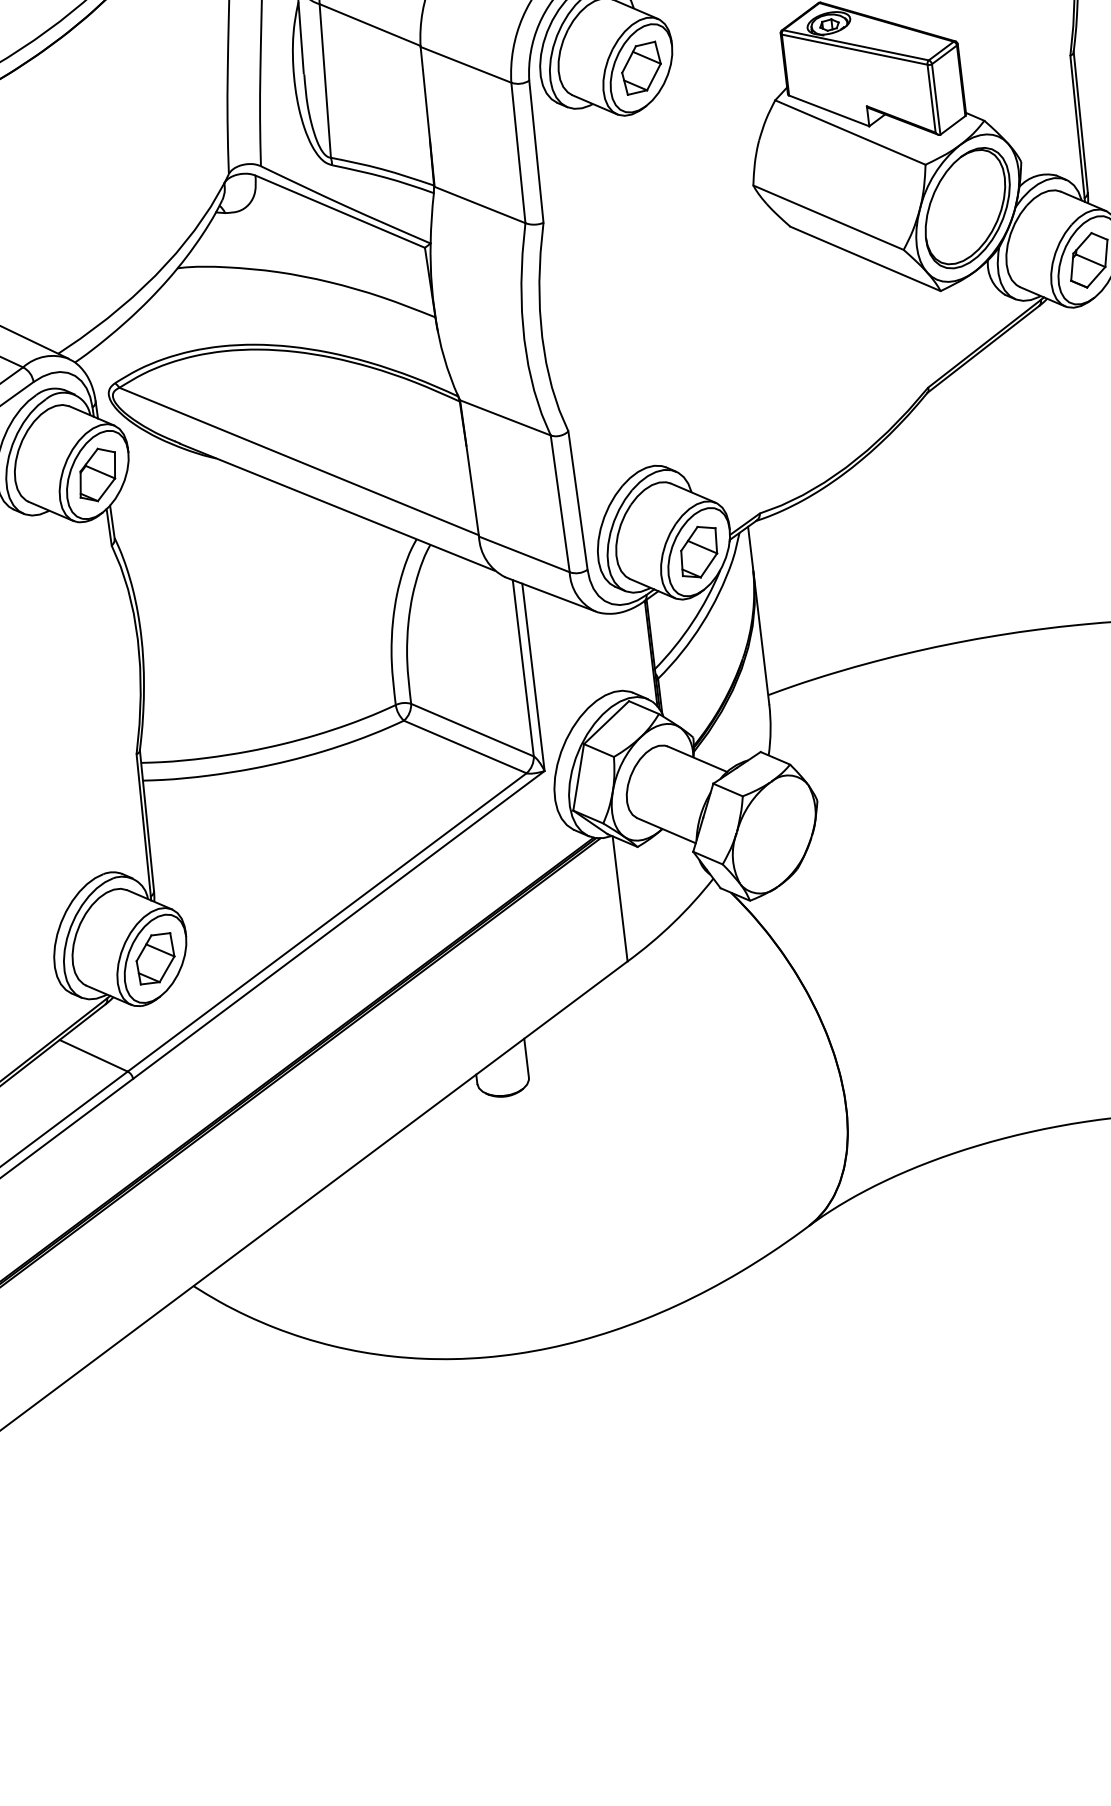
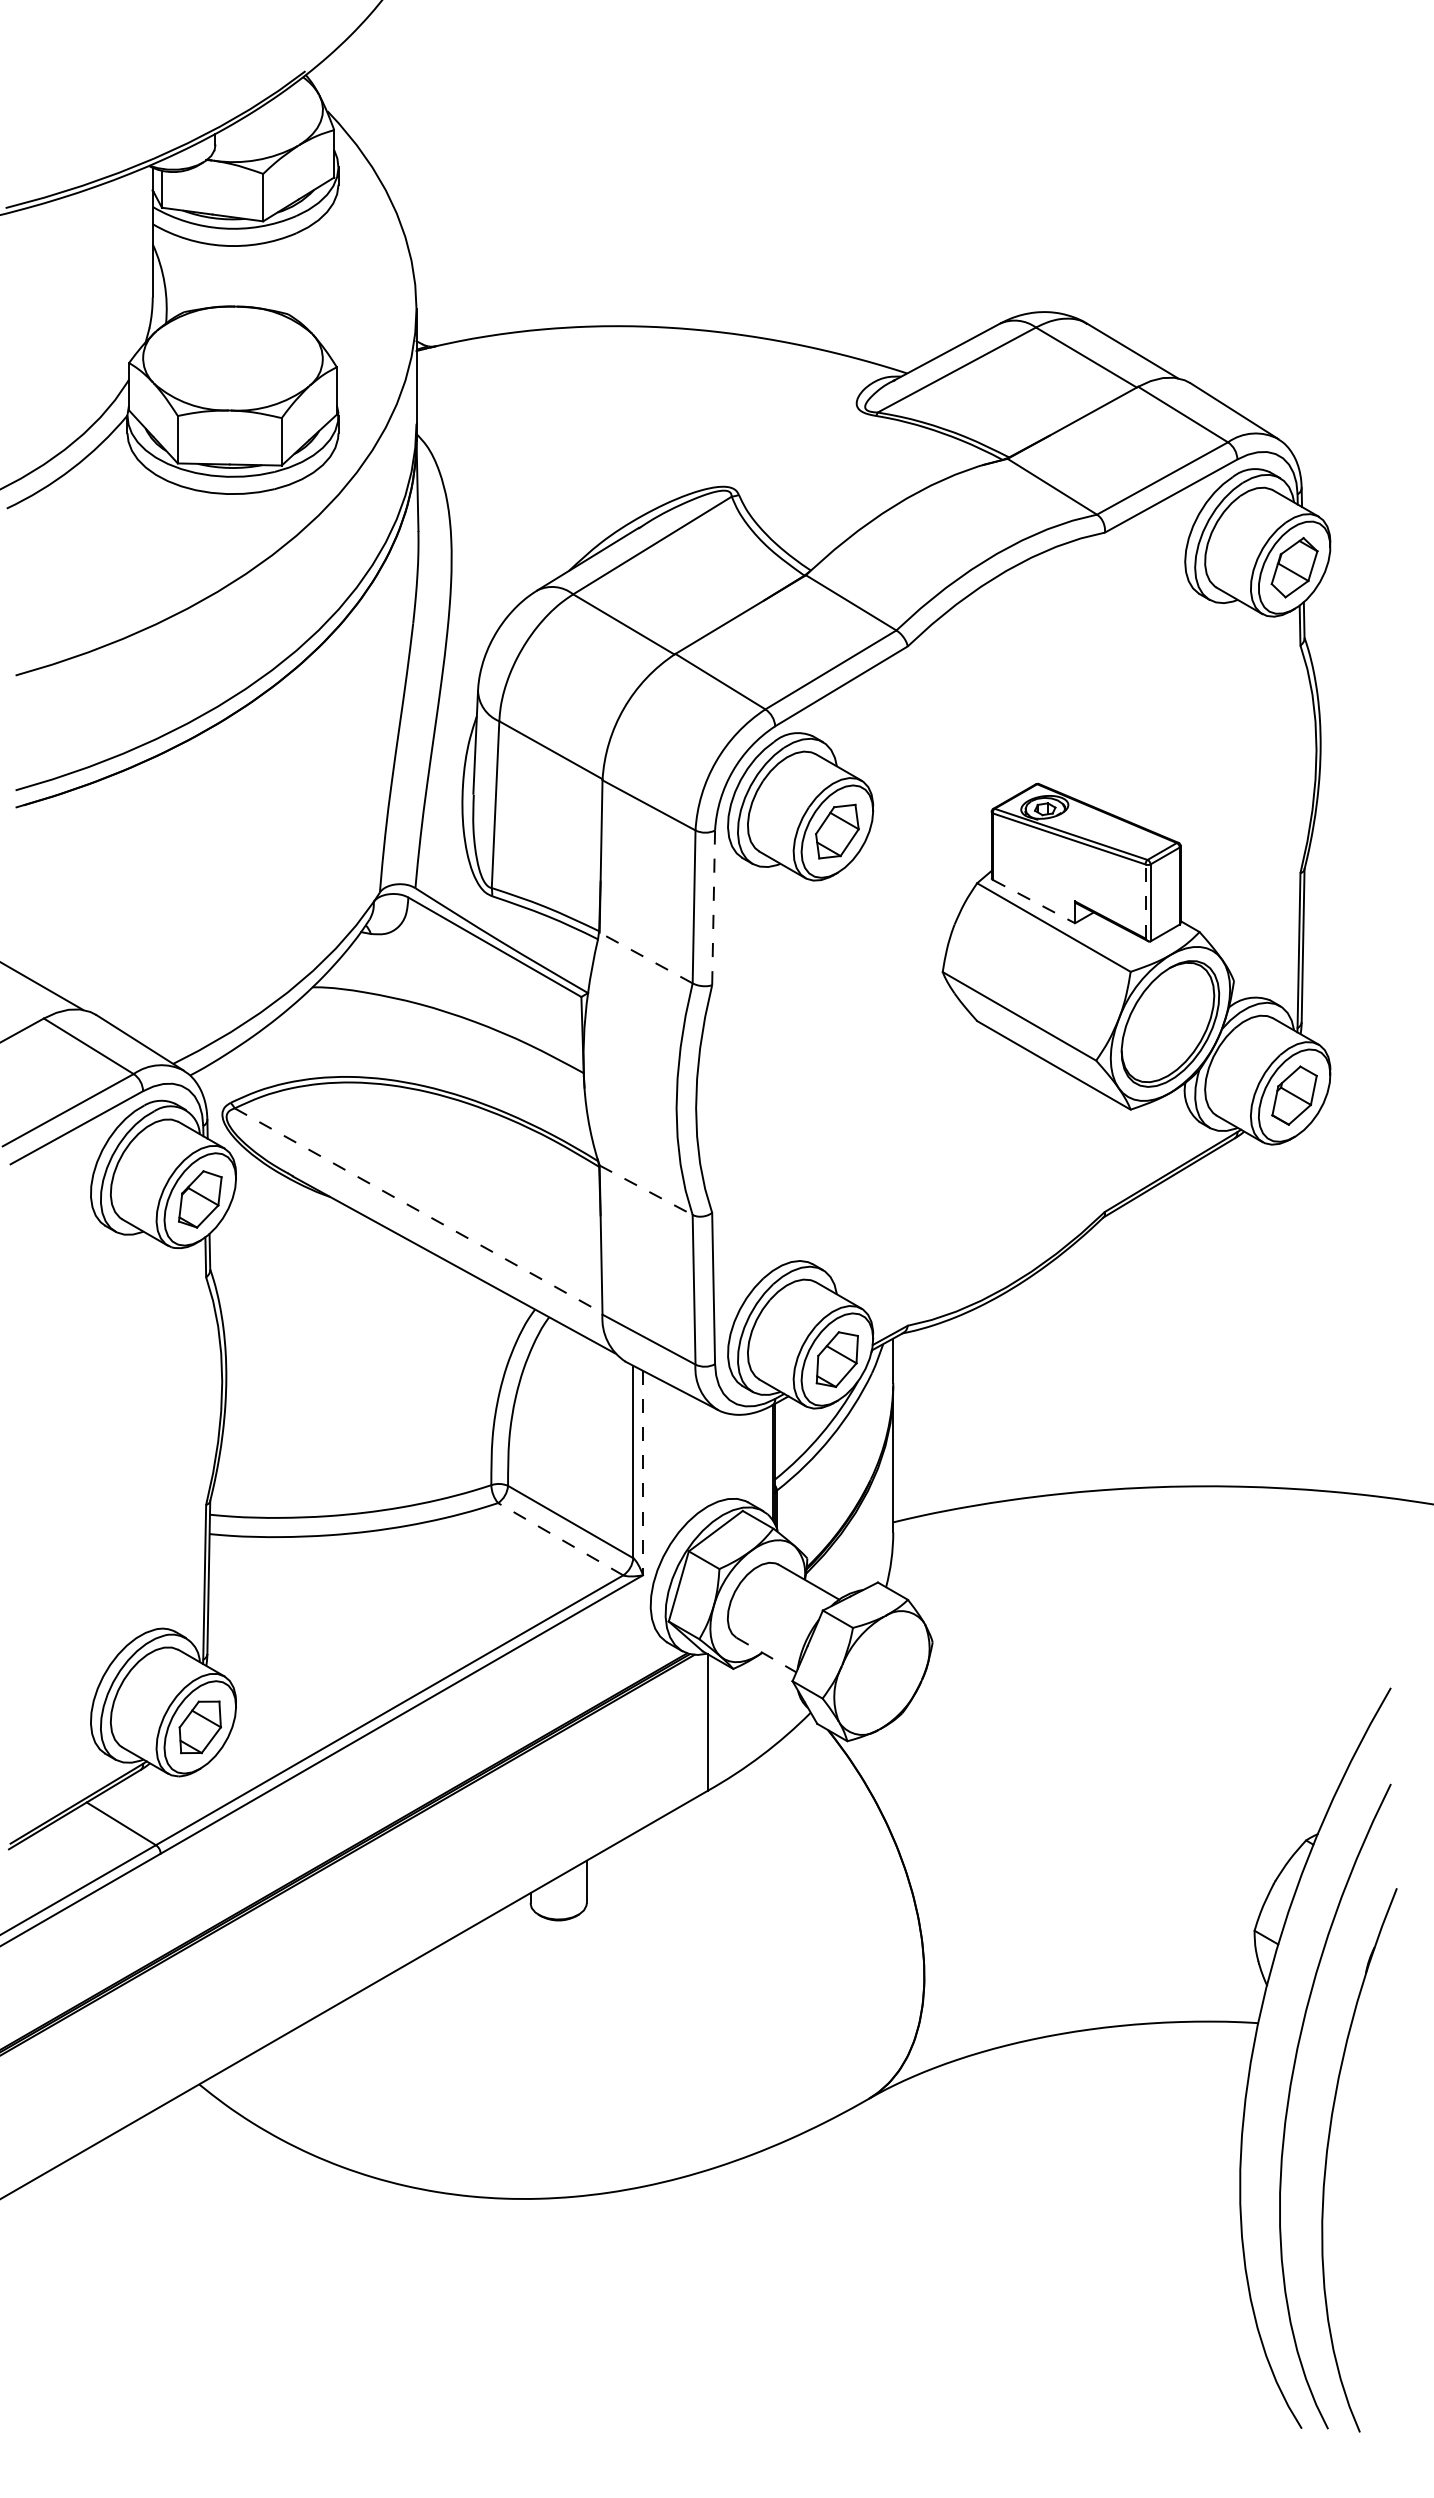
line: (931, 98) -> (1145, 901), solid -> dashed
line: (828, 110) -> (1033, 901), solid -> dashed
line: (536, 152) -> (713, 908), solid -> dashed
line: (480, 205) -> (646, 958), solid -> dashed
line: (505, 418) -> (646, 1190), solid -> dashed
line: (300, 462) -> (419, 1211), solid -> dashed
line: (533, 677) -> (643, 1473), solid -> dashed
line: (464, 746) -> (560, 1538), solid -> dashed
line: (666, 831) -> (766, 1655), solid -> dashed

